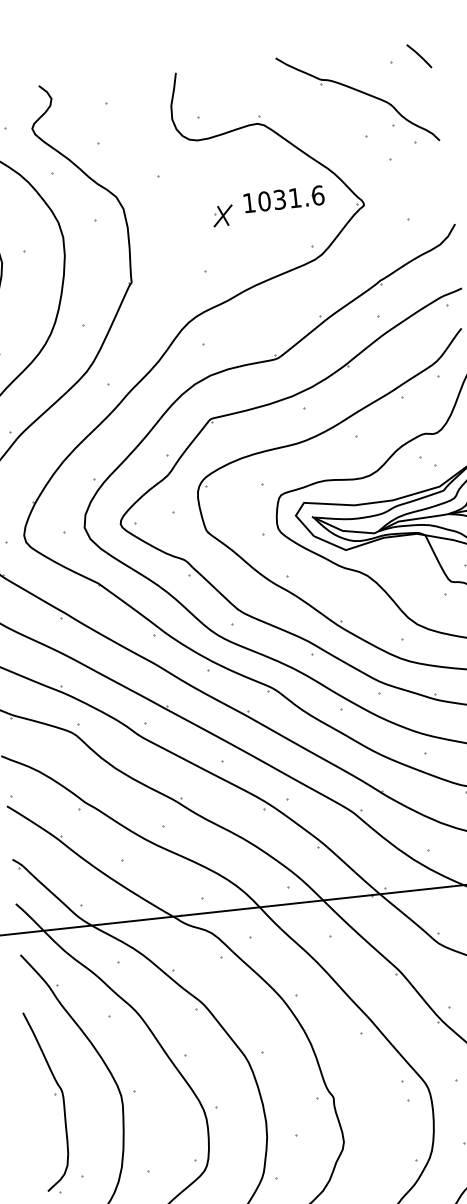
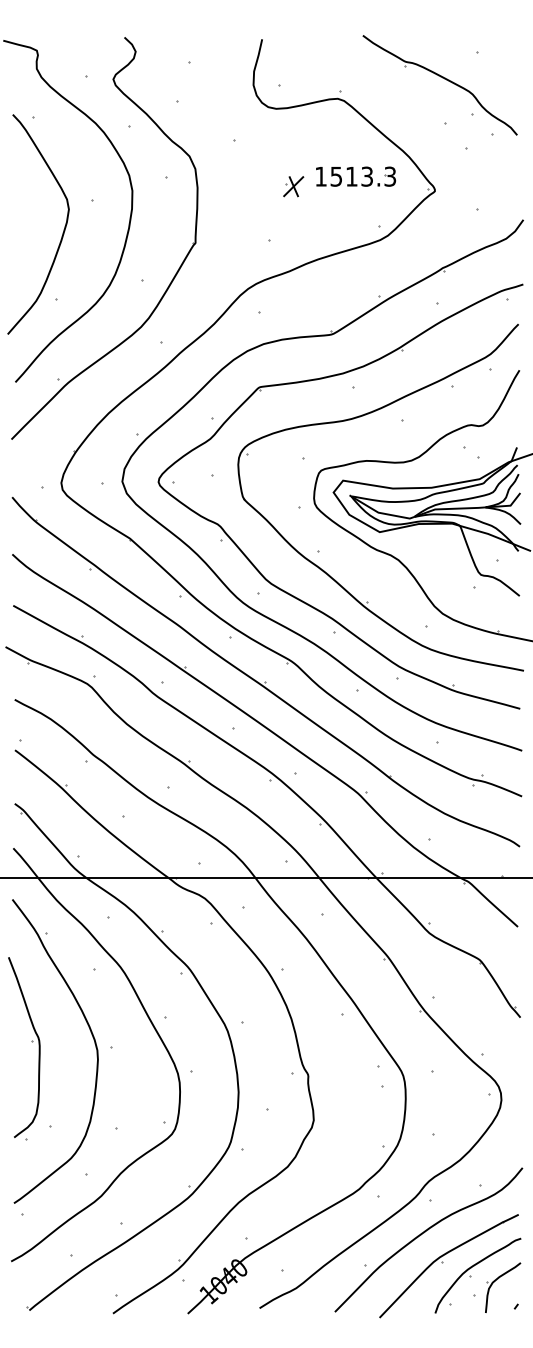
line: (418, 56) -> (505, 49), removed
text: (291, 198) -> (363, 176), 1031.6 -> 1513.3

